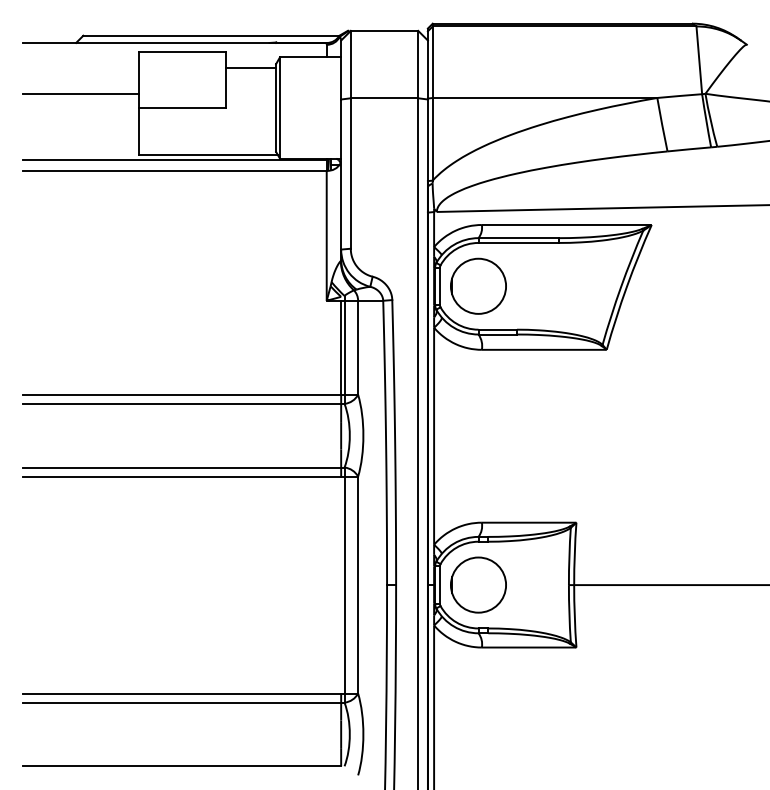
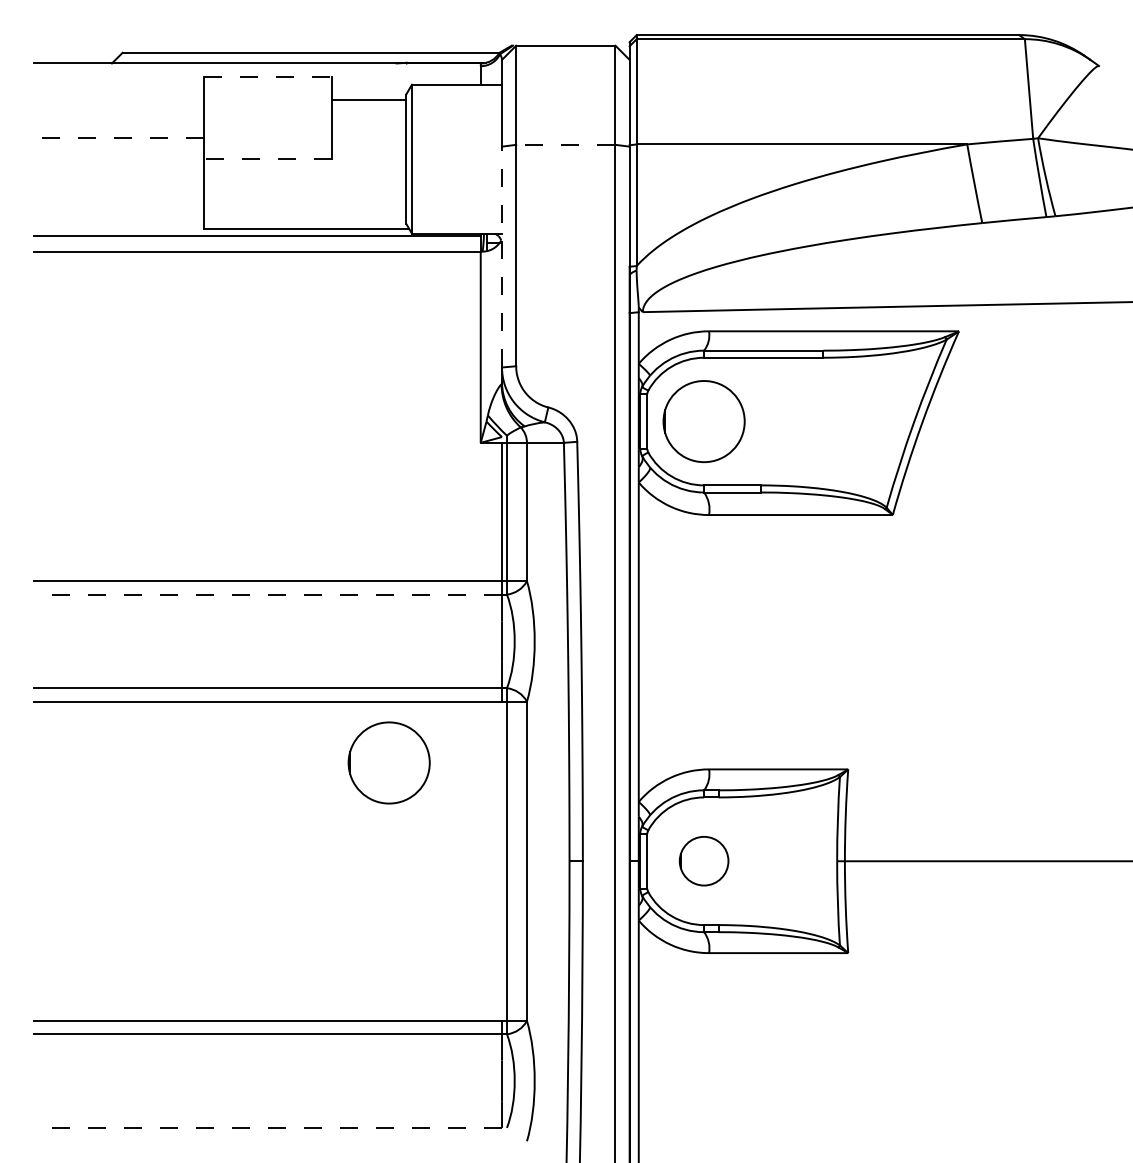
line: (182, 52) -> (268, 77), solid -> dashed
line: (80, 93) -> (118, 137), solid -> dashed
line: (384, 98) -> (565, 145), solid -> dashed
line: (181, 108) -> (267, 159), solid -> dashed
line: (341, 174) -> (502, 257), solid -> dashed
line: (181, 403) -> (267, 594), solid -> dashed
circle: (264, 517) -> (389, 761), added
circle: (478, 584) -> (704, 860), size x0.6
line: (181, 766) -> (267, 1128), solid -> dashed

